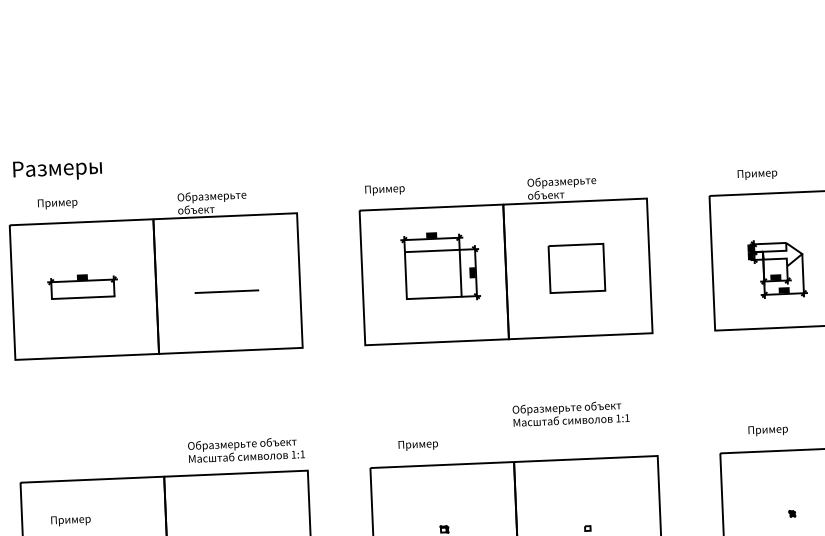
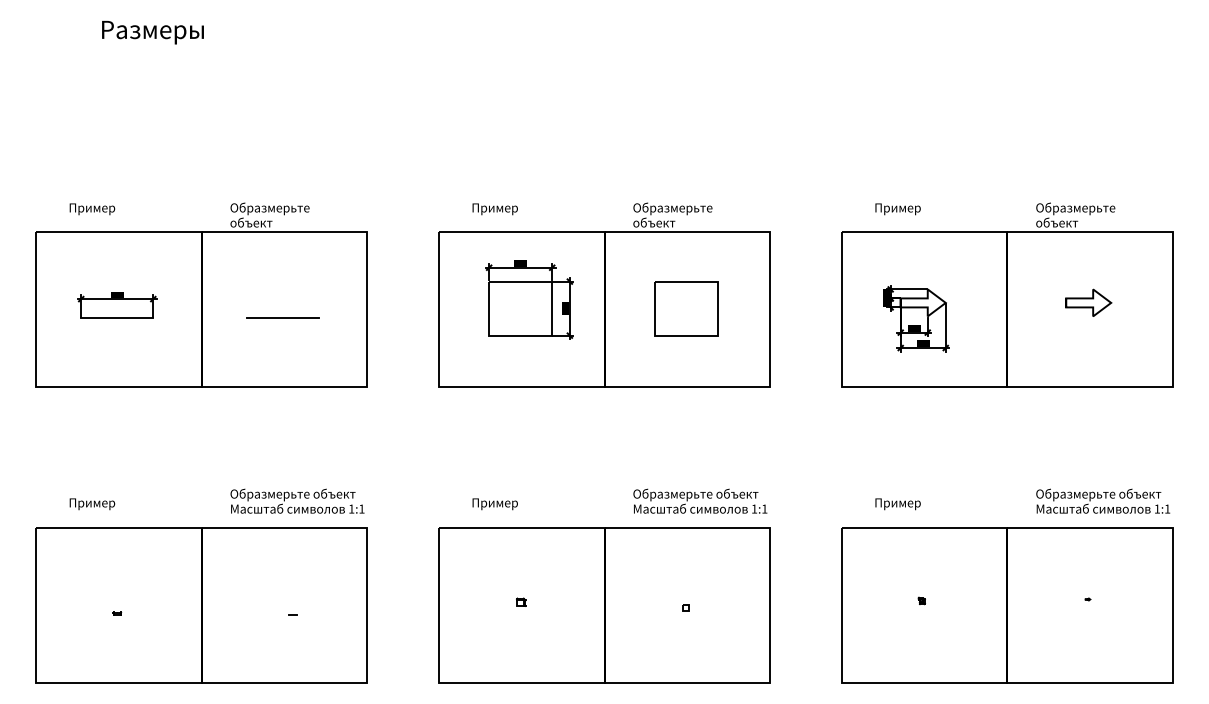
text: (57, 170) -> (152, 32), moved
text: (384, 190) -> (494, 209), moved
text: (571, 413) -> (700, 500), moved
text: (71, 520) -> (92, 504), moved

